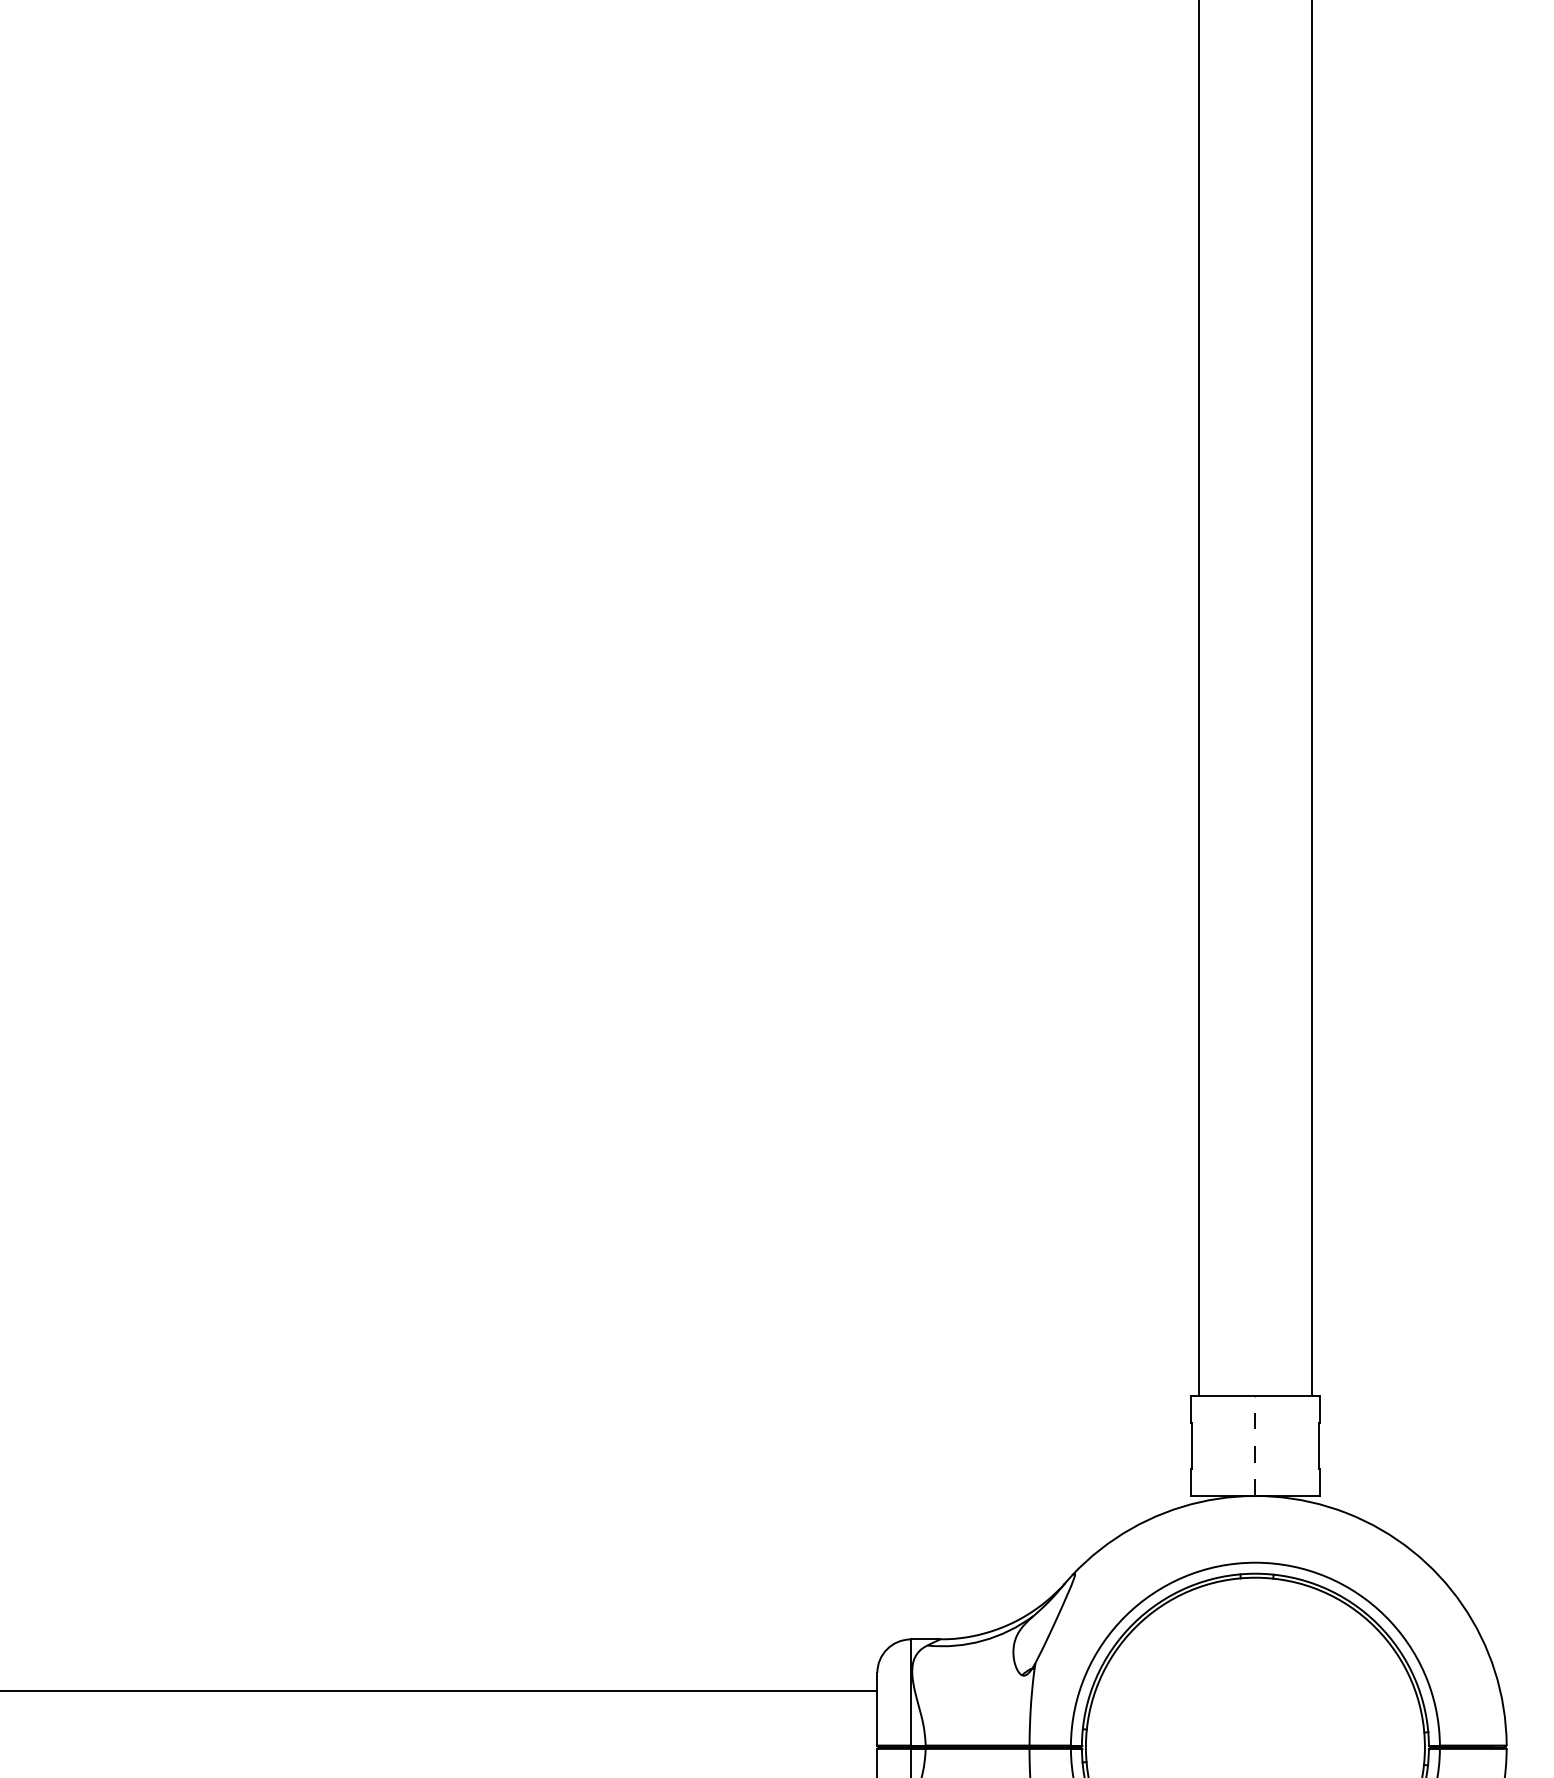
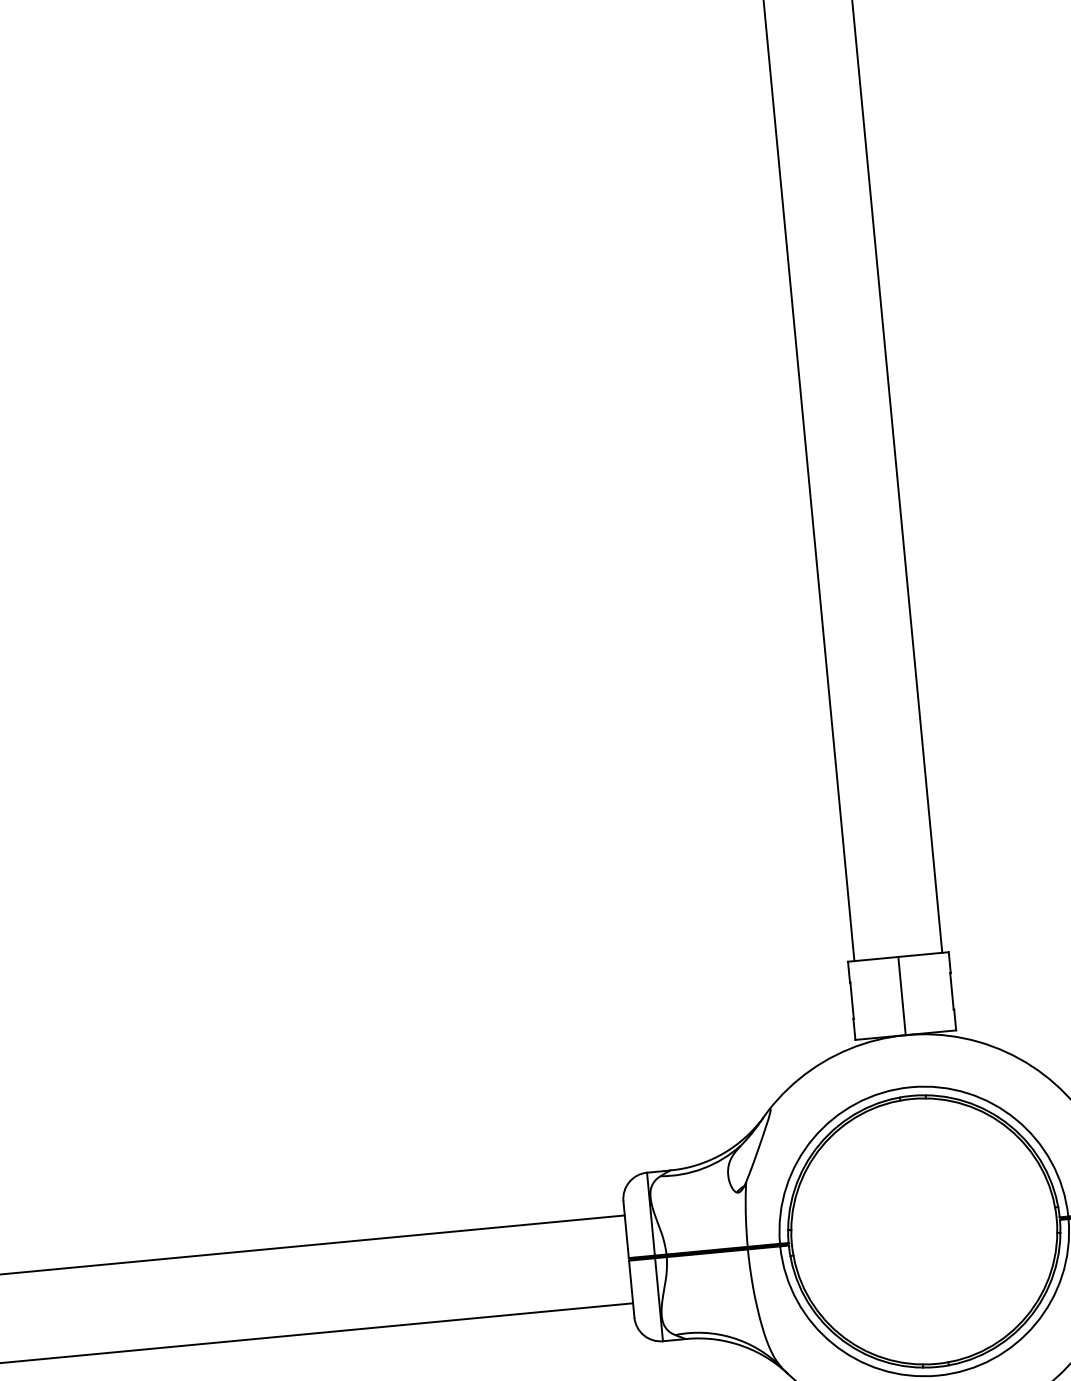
line: (1255, 1445) -> (902, 995), dashed -> solid

